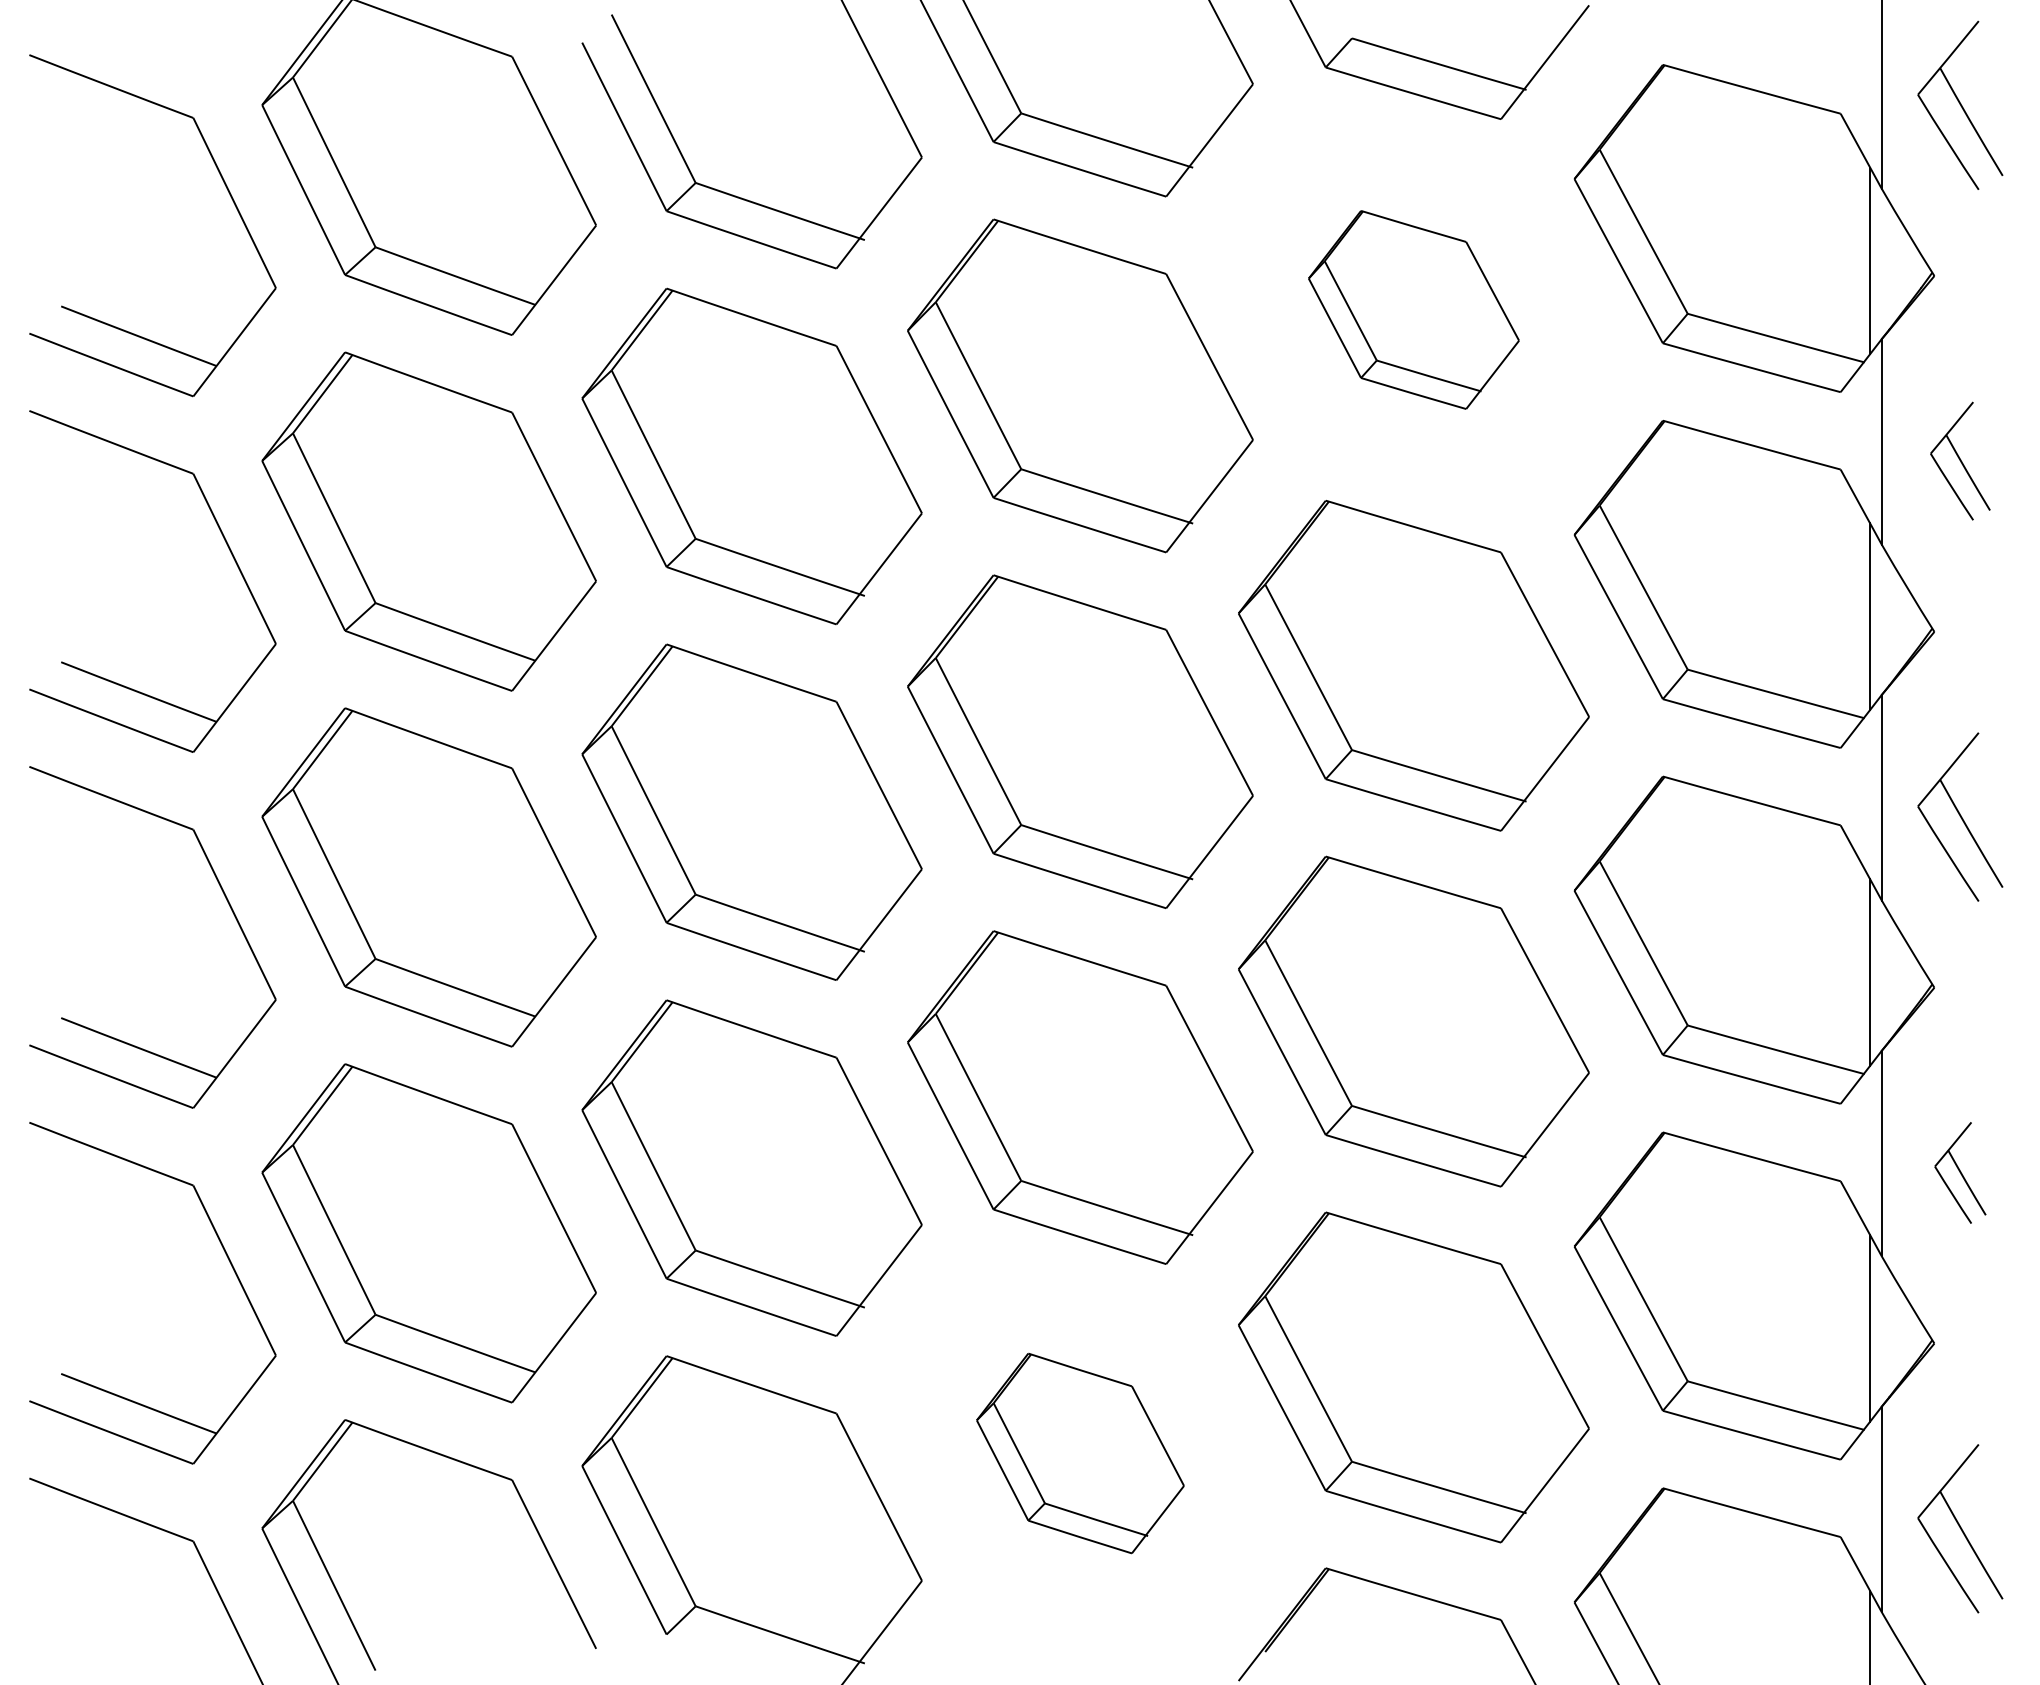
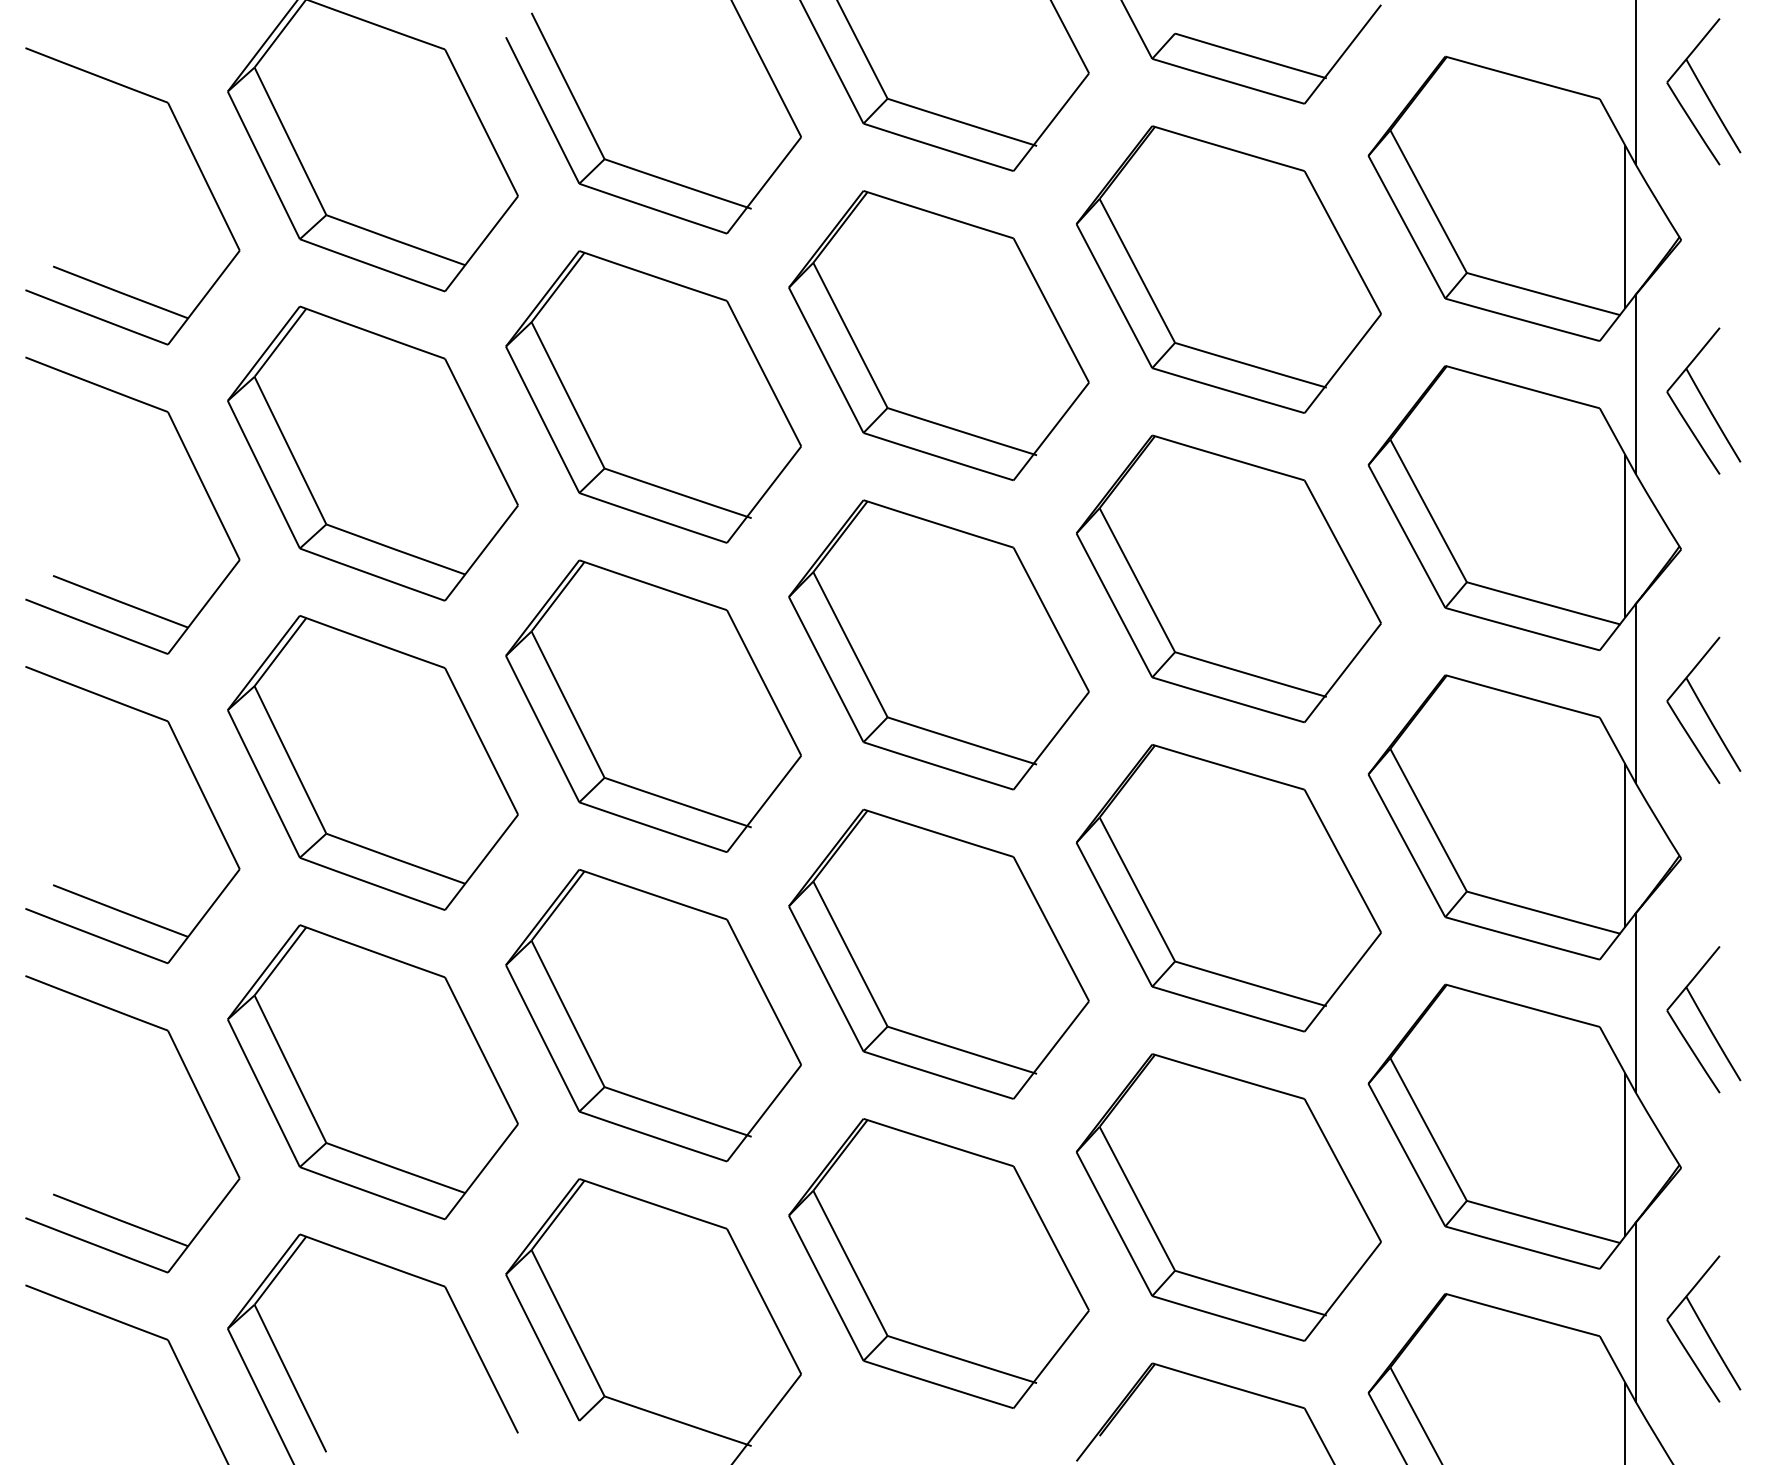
part: (1413, 309) -> (1228, 269), size x1.67
part: (1960, 460) -> (1703, 400), size x1.43
part: (1960, 1172) -> (1703, 1019), size x1.67
part: (1080, 1453) -> (939, 1263), size x1.67

